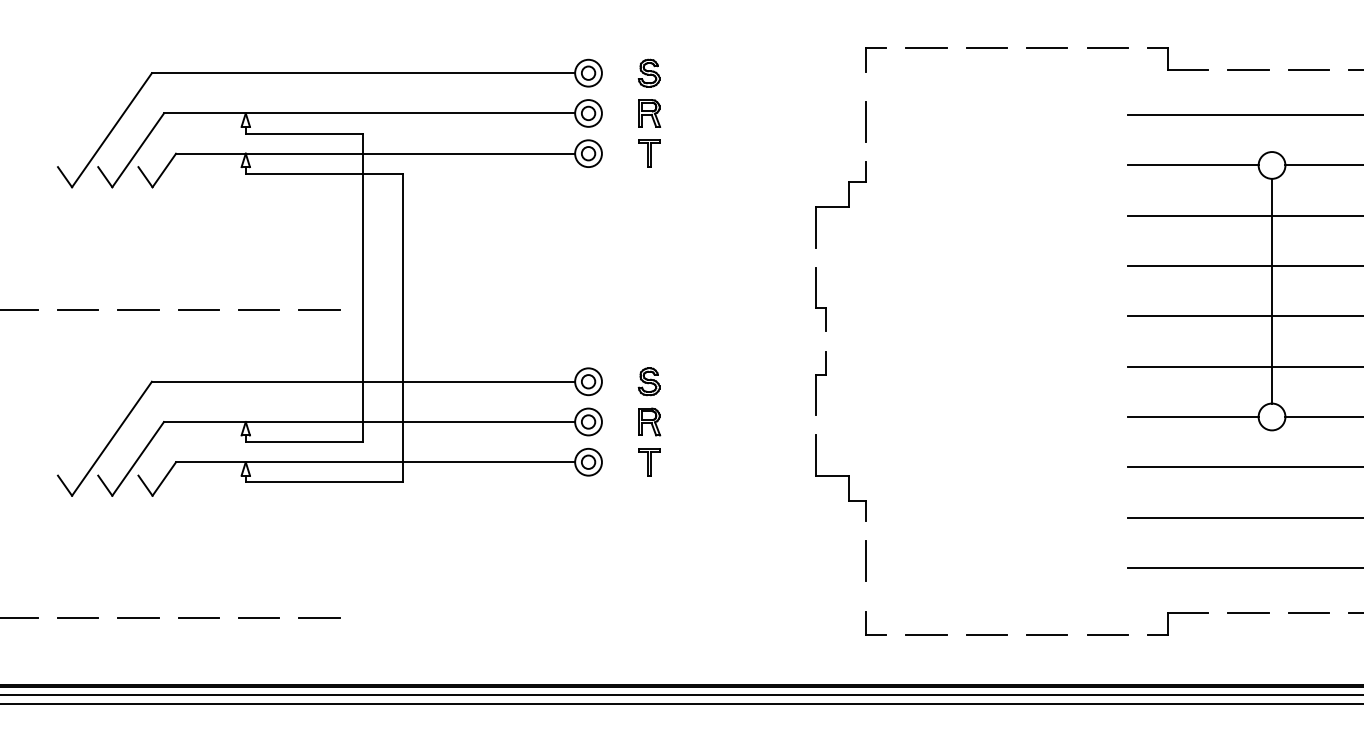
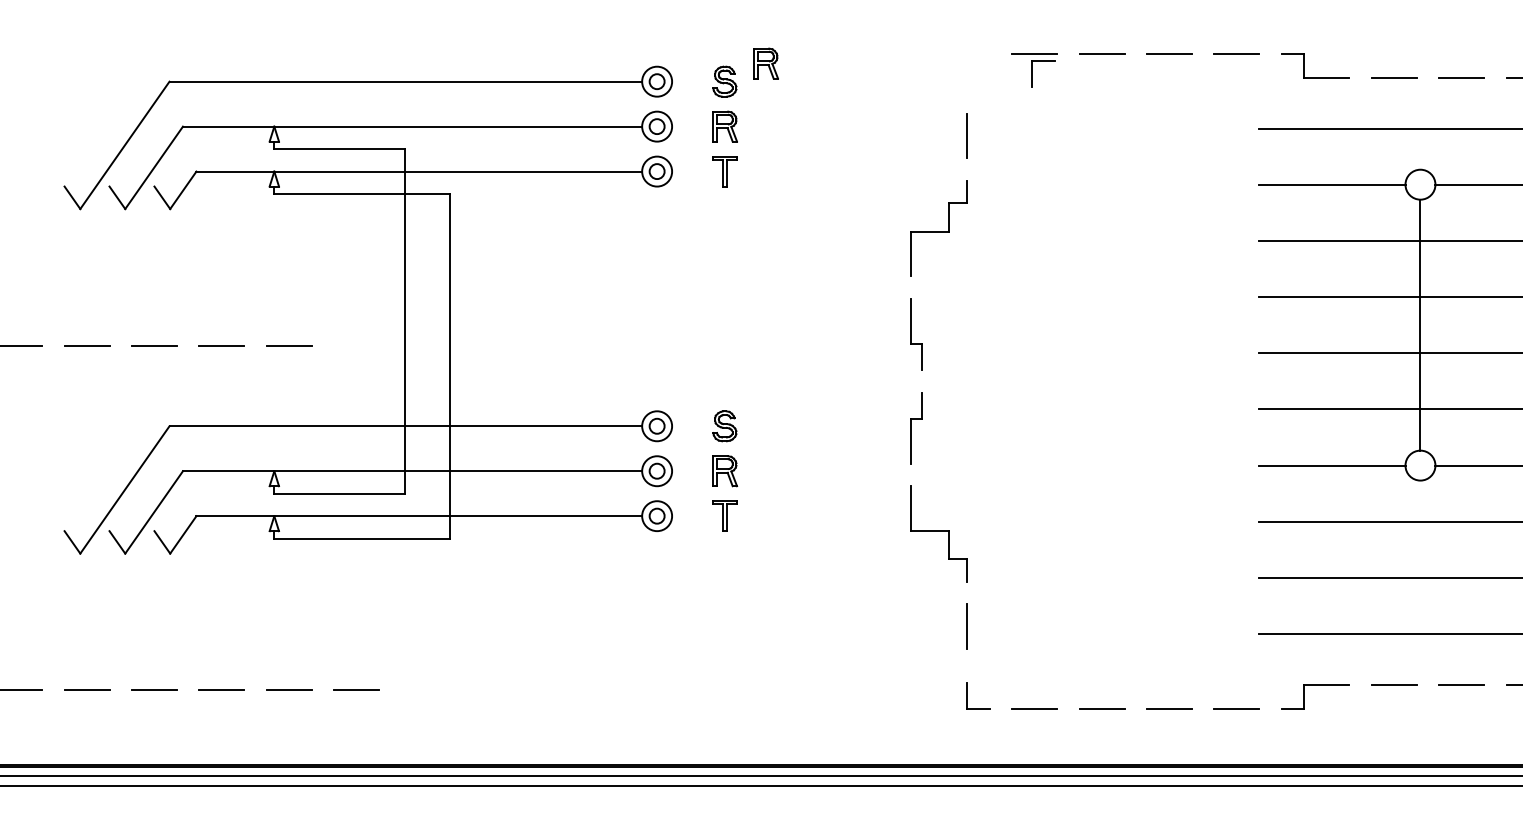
part: (685, 56) -> (765, 63), added
part: (866, 59) -> (1032, 73), moved
line: (319, 309) -> (356, 345), removed

